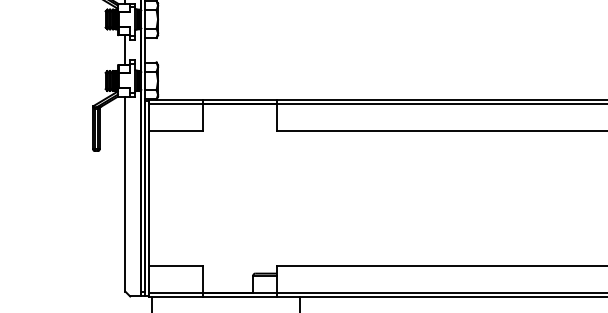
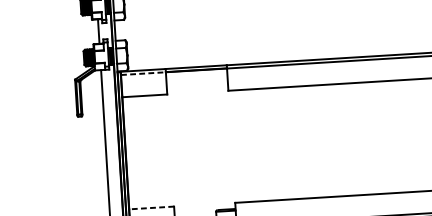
line: (176, 104) -> (143, 74), solid -> dashed
line: (175, 266) -> (151, 208), solid -> dashed

